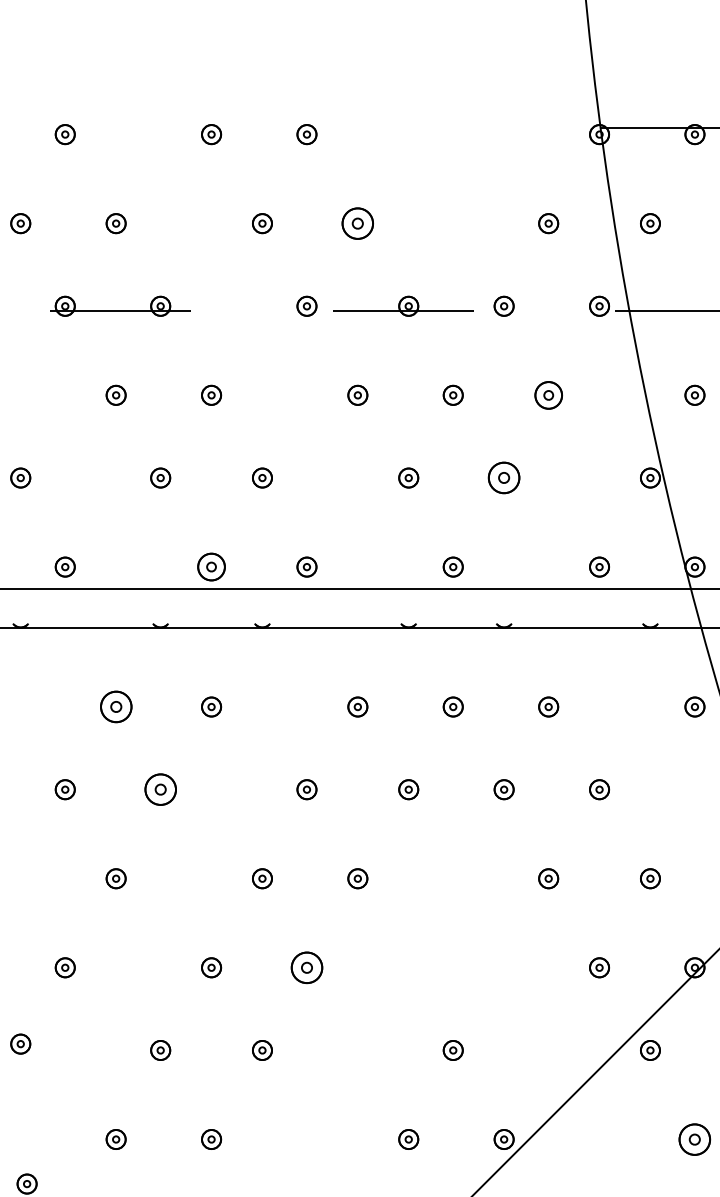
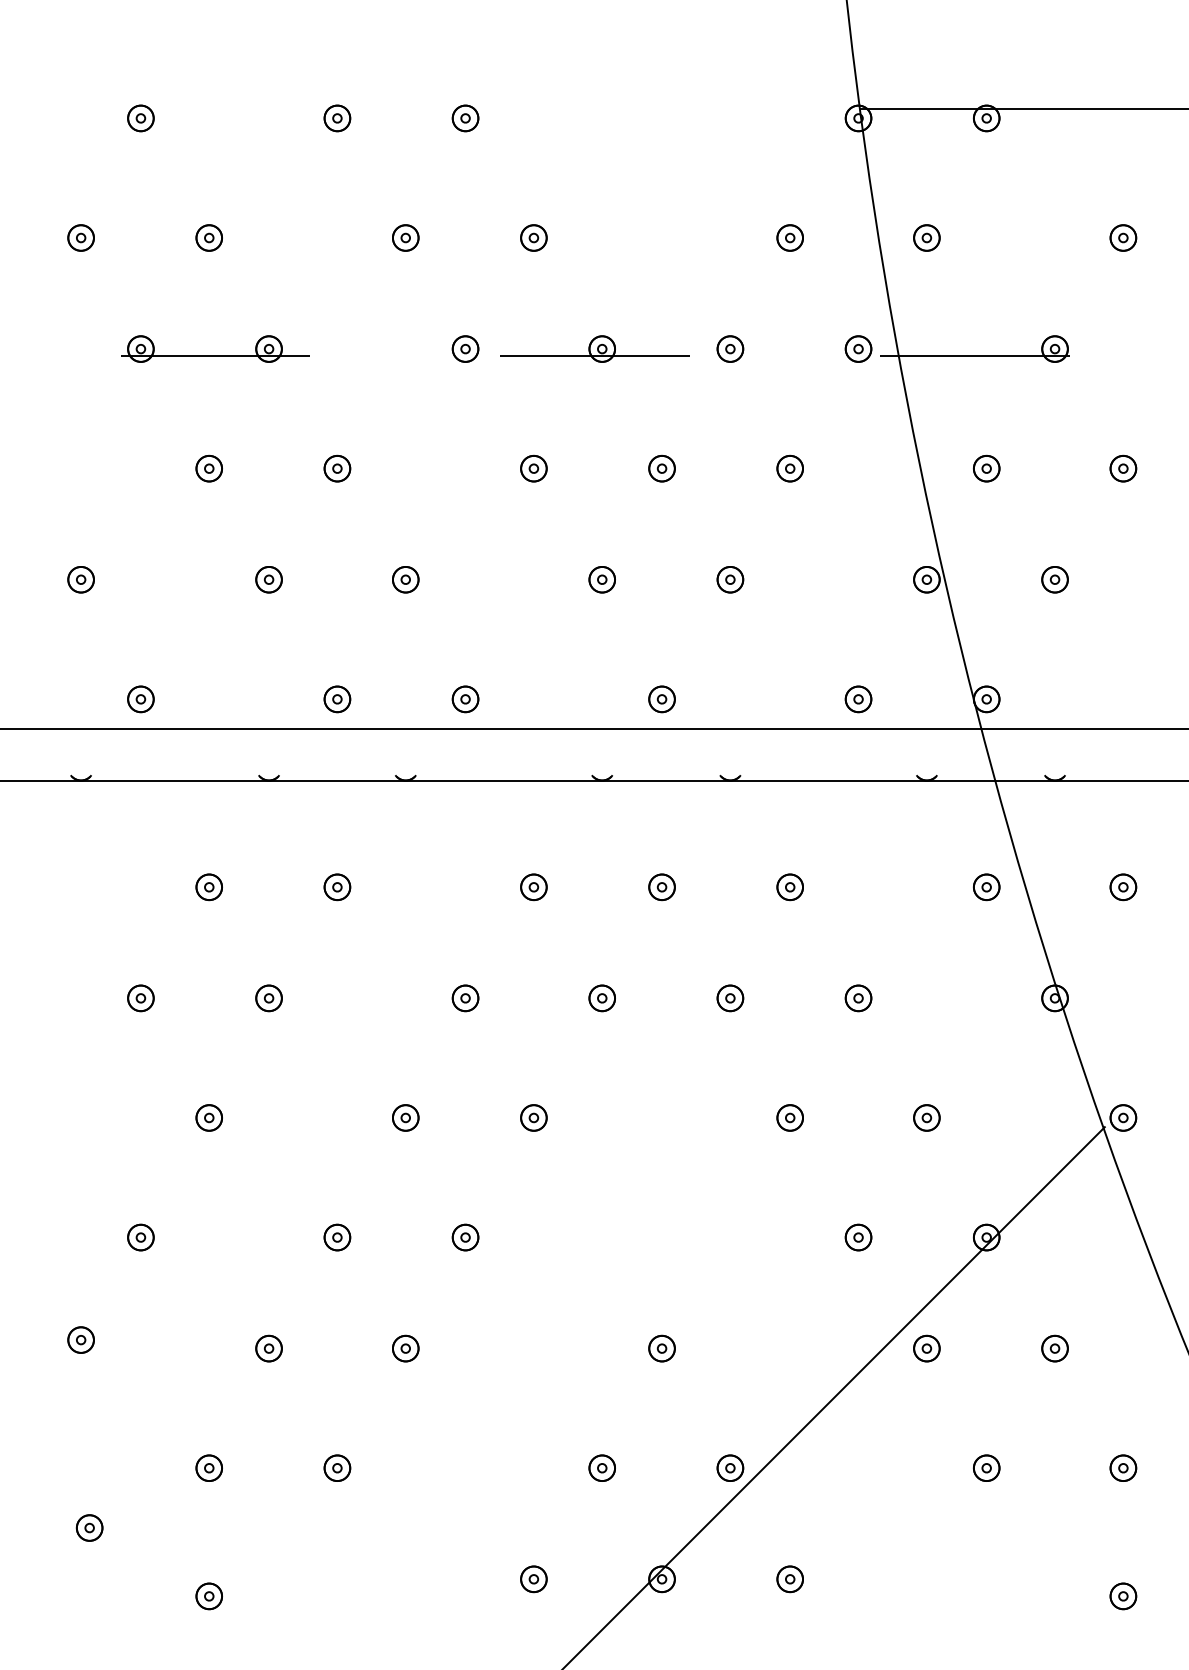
part: (357, 223) -> (533, 237), size x0.62
part: (548, 395) -> (789, 468), size x0.71
part: (504, 477) -> (730, 579), size x0.62
part: (211, 567) -> (337, 699), size x0.71
part: (115, 707) -> (208, 887), size x0.62
part: (160, 789) -> (268, 998), size x0.62
part: (306, 967) -> (465, 1237), size x0.62
part: (694, 1138) -> (986, 1467), size x0.62

